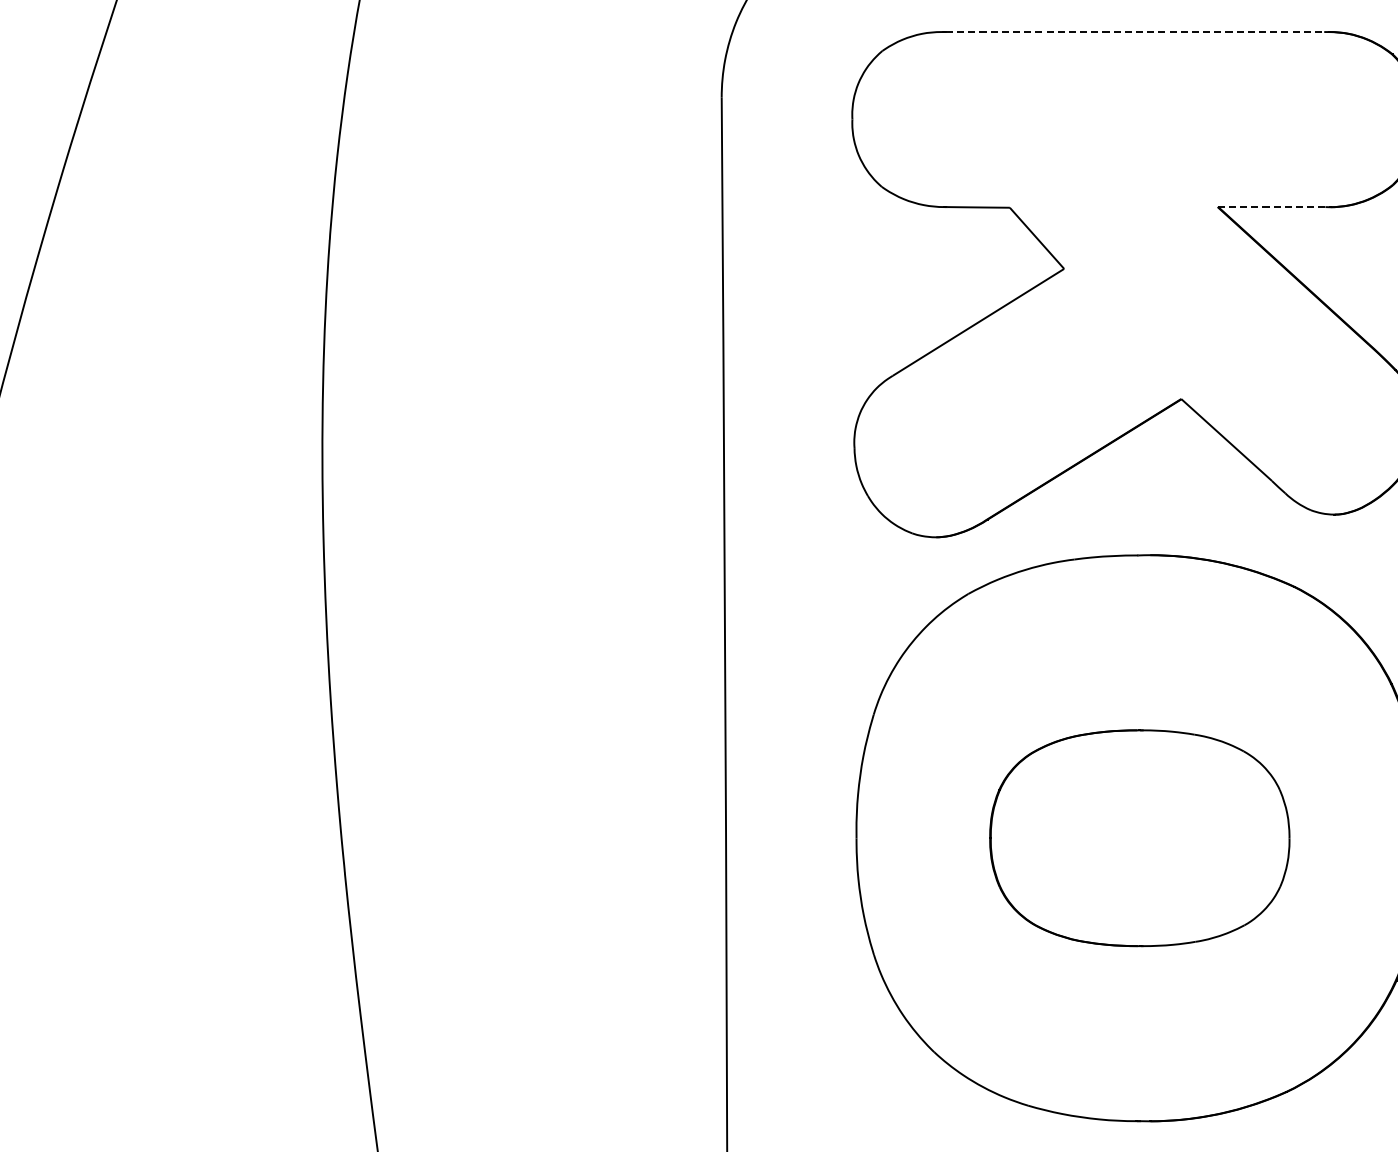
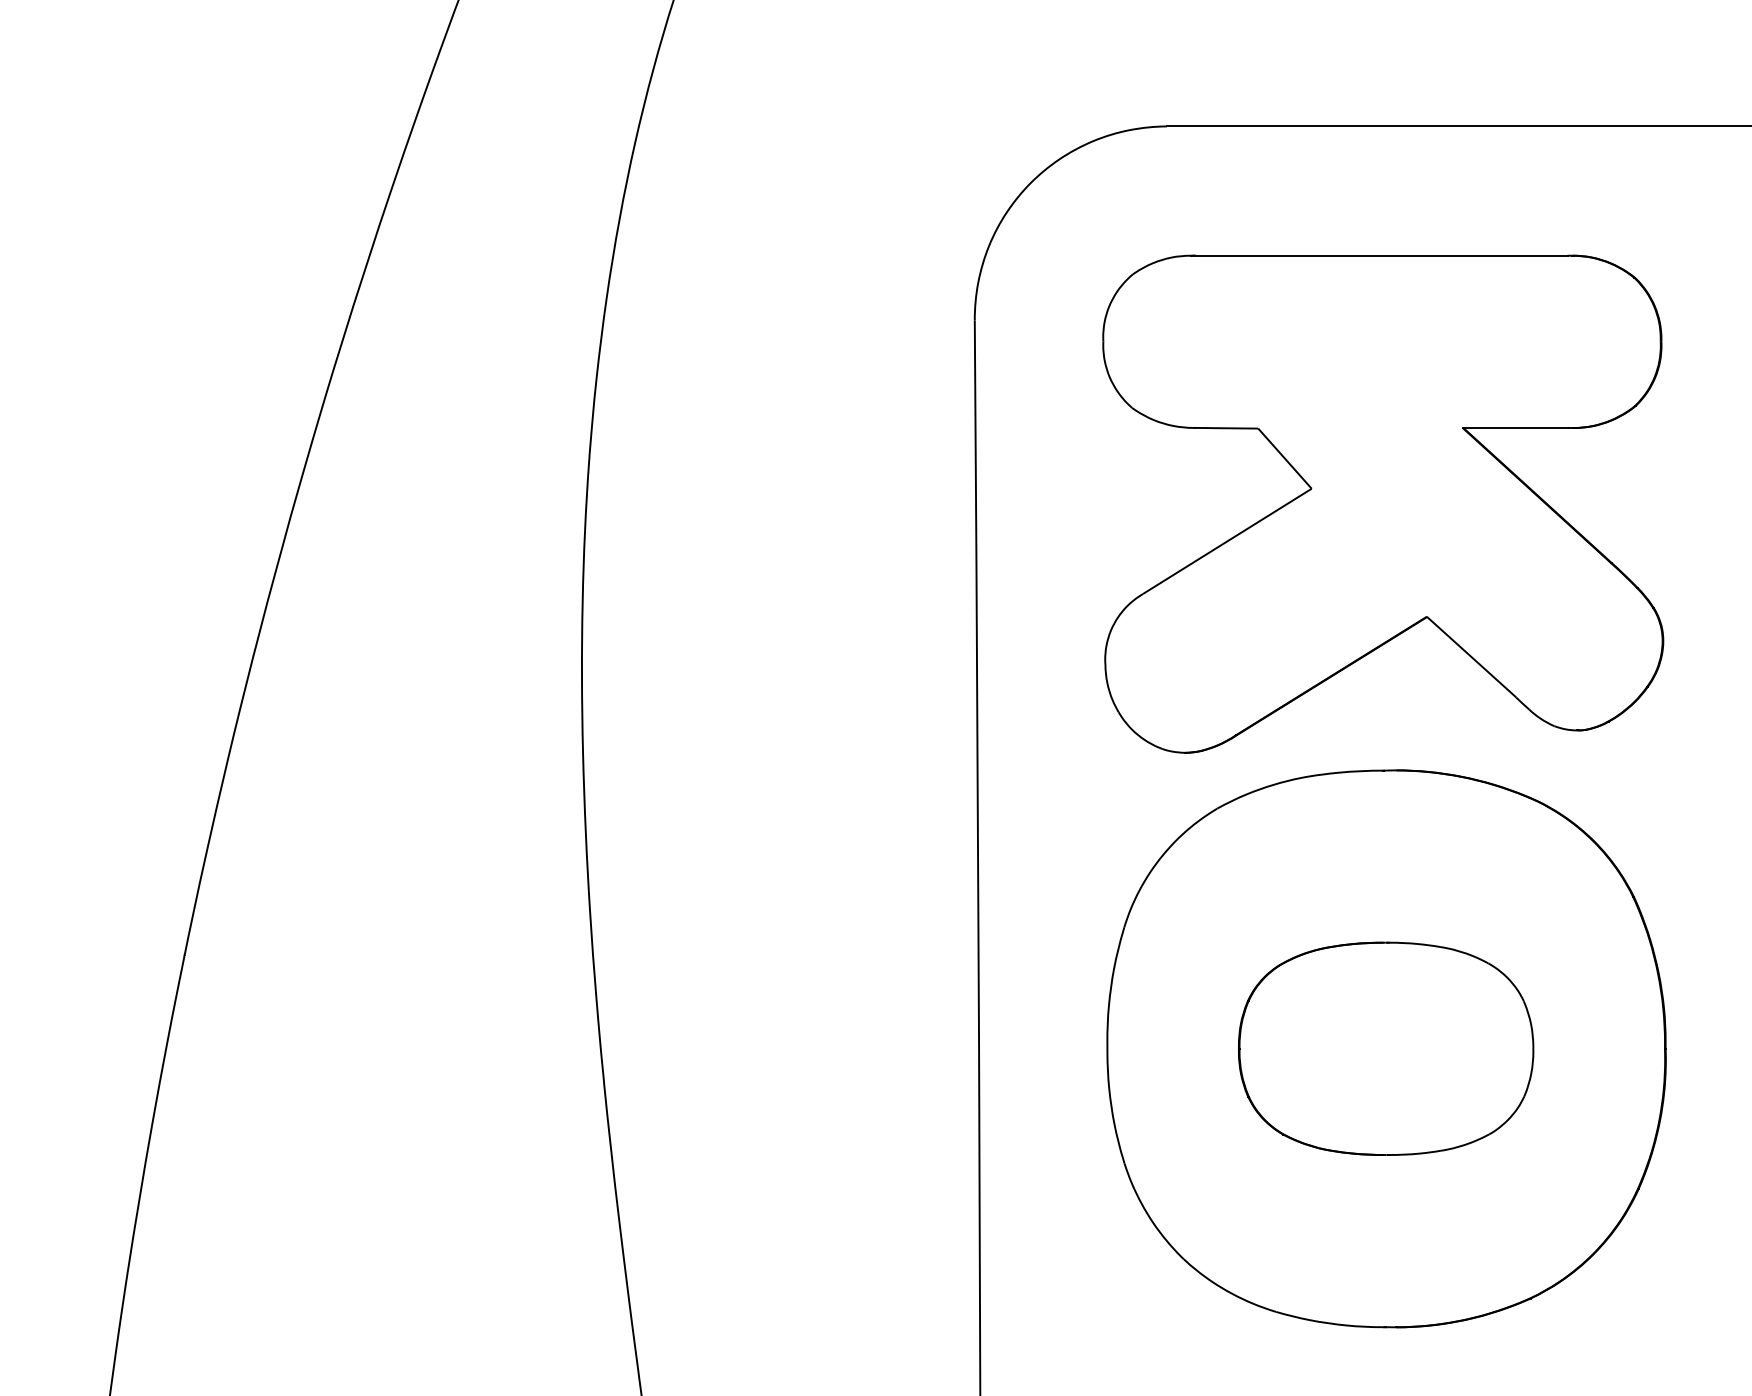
line: (1135, 31) -> (1381, 255), dashed -> solid
line: (1271, 206) -> (1515, 427), dashed -> solid

